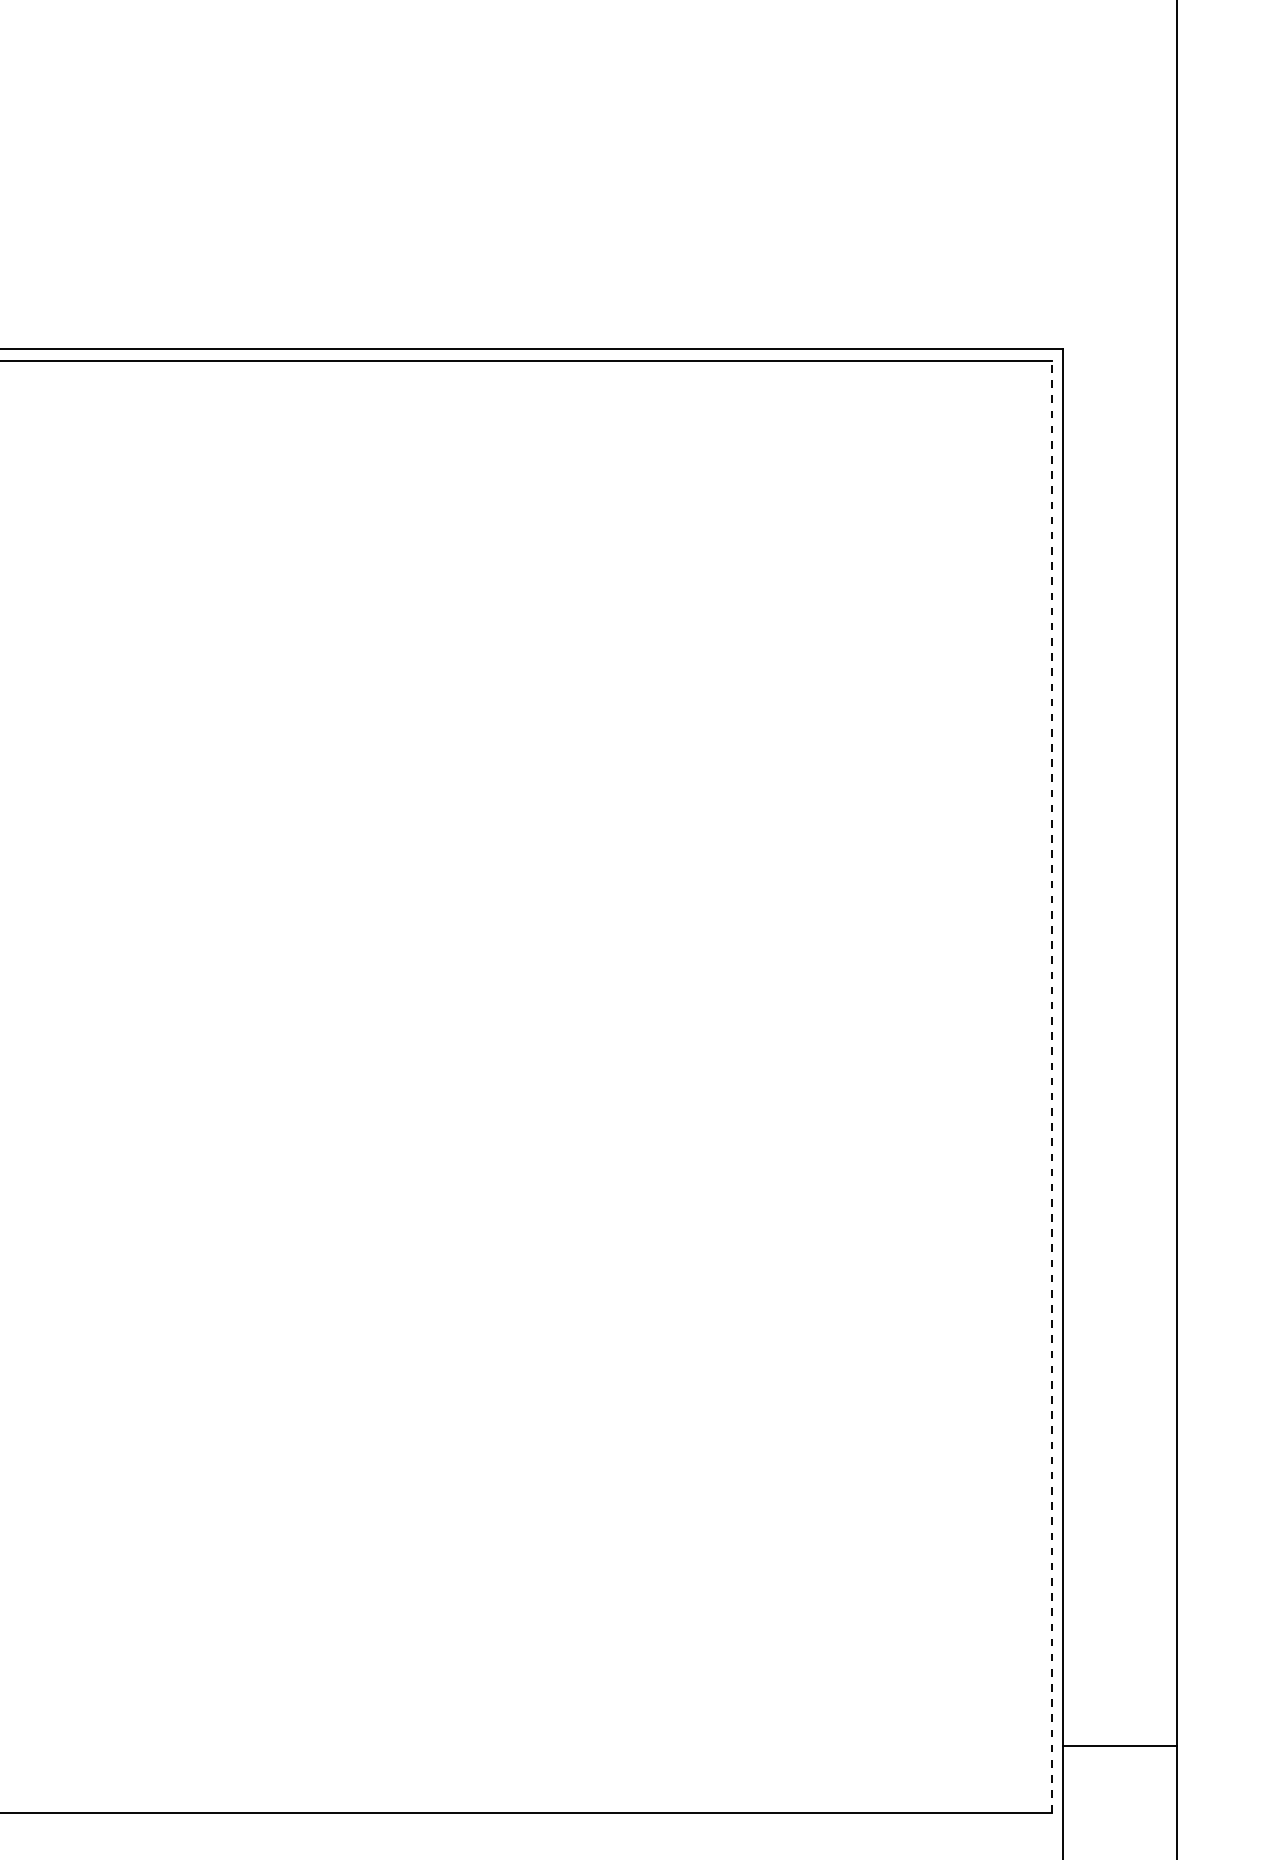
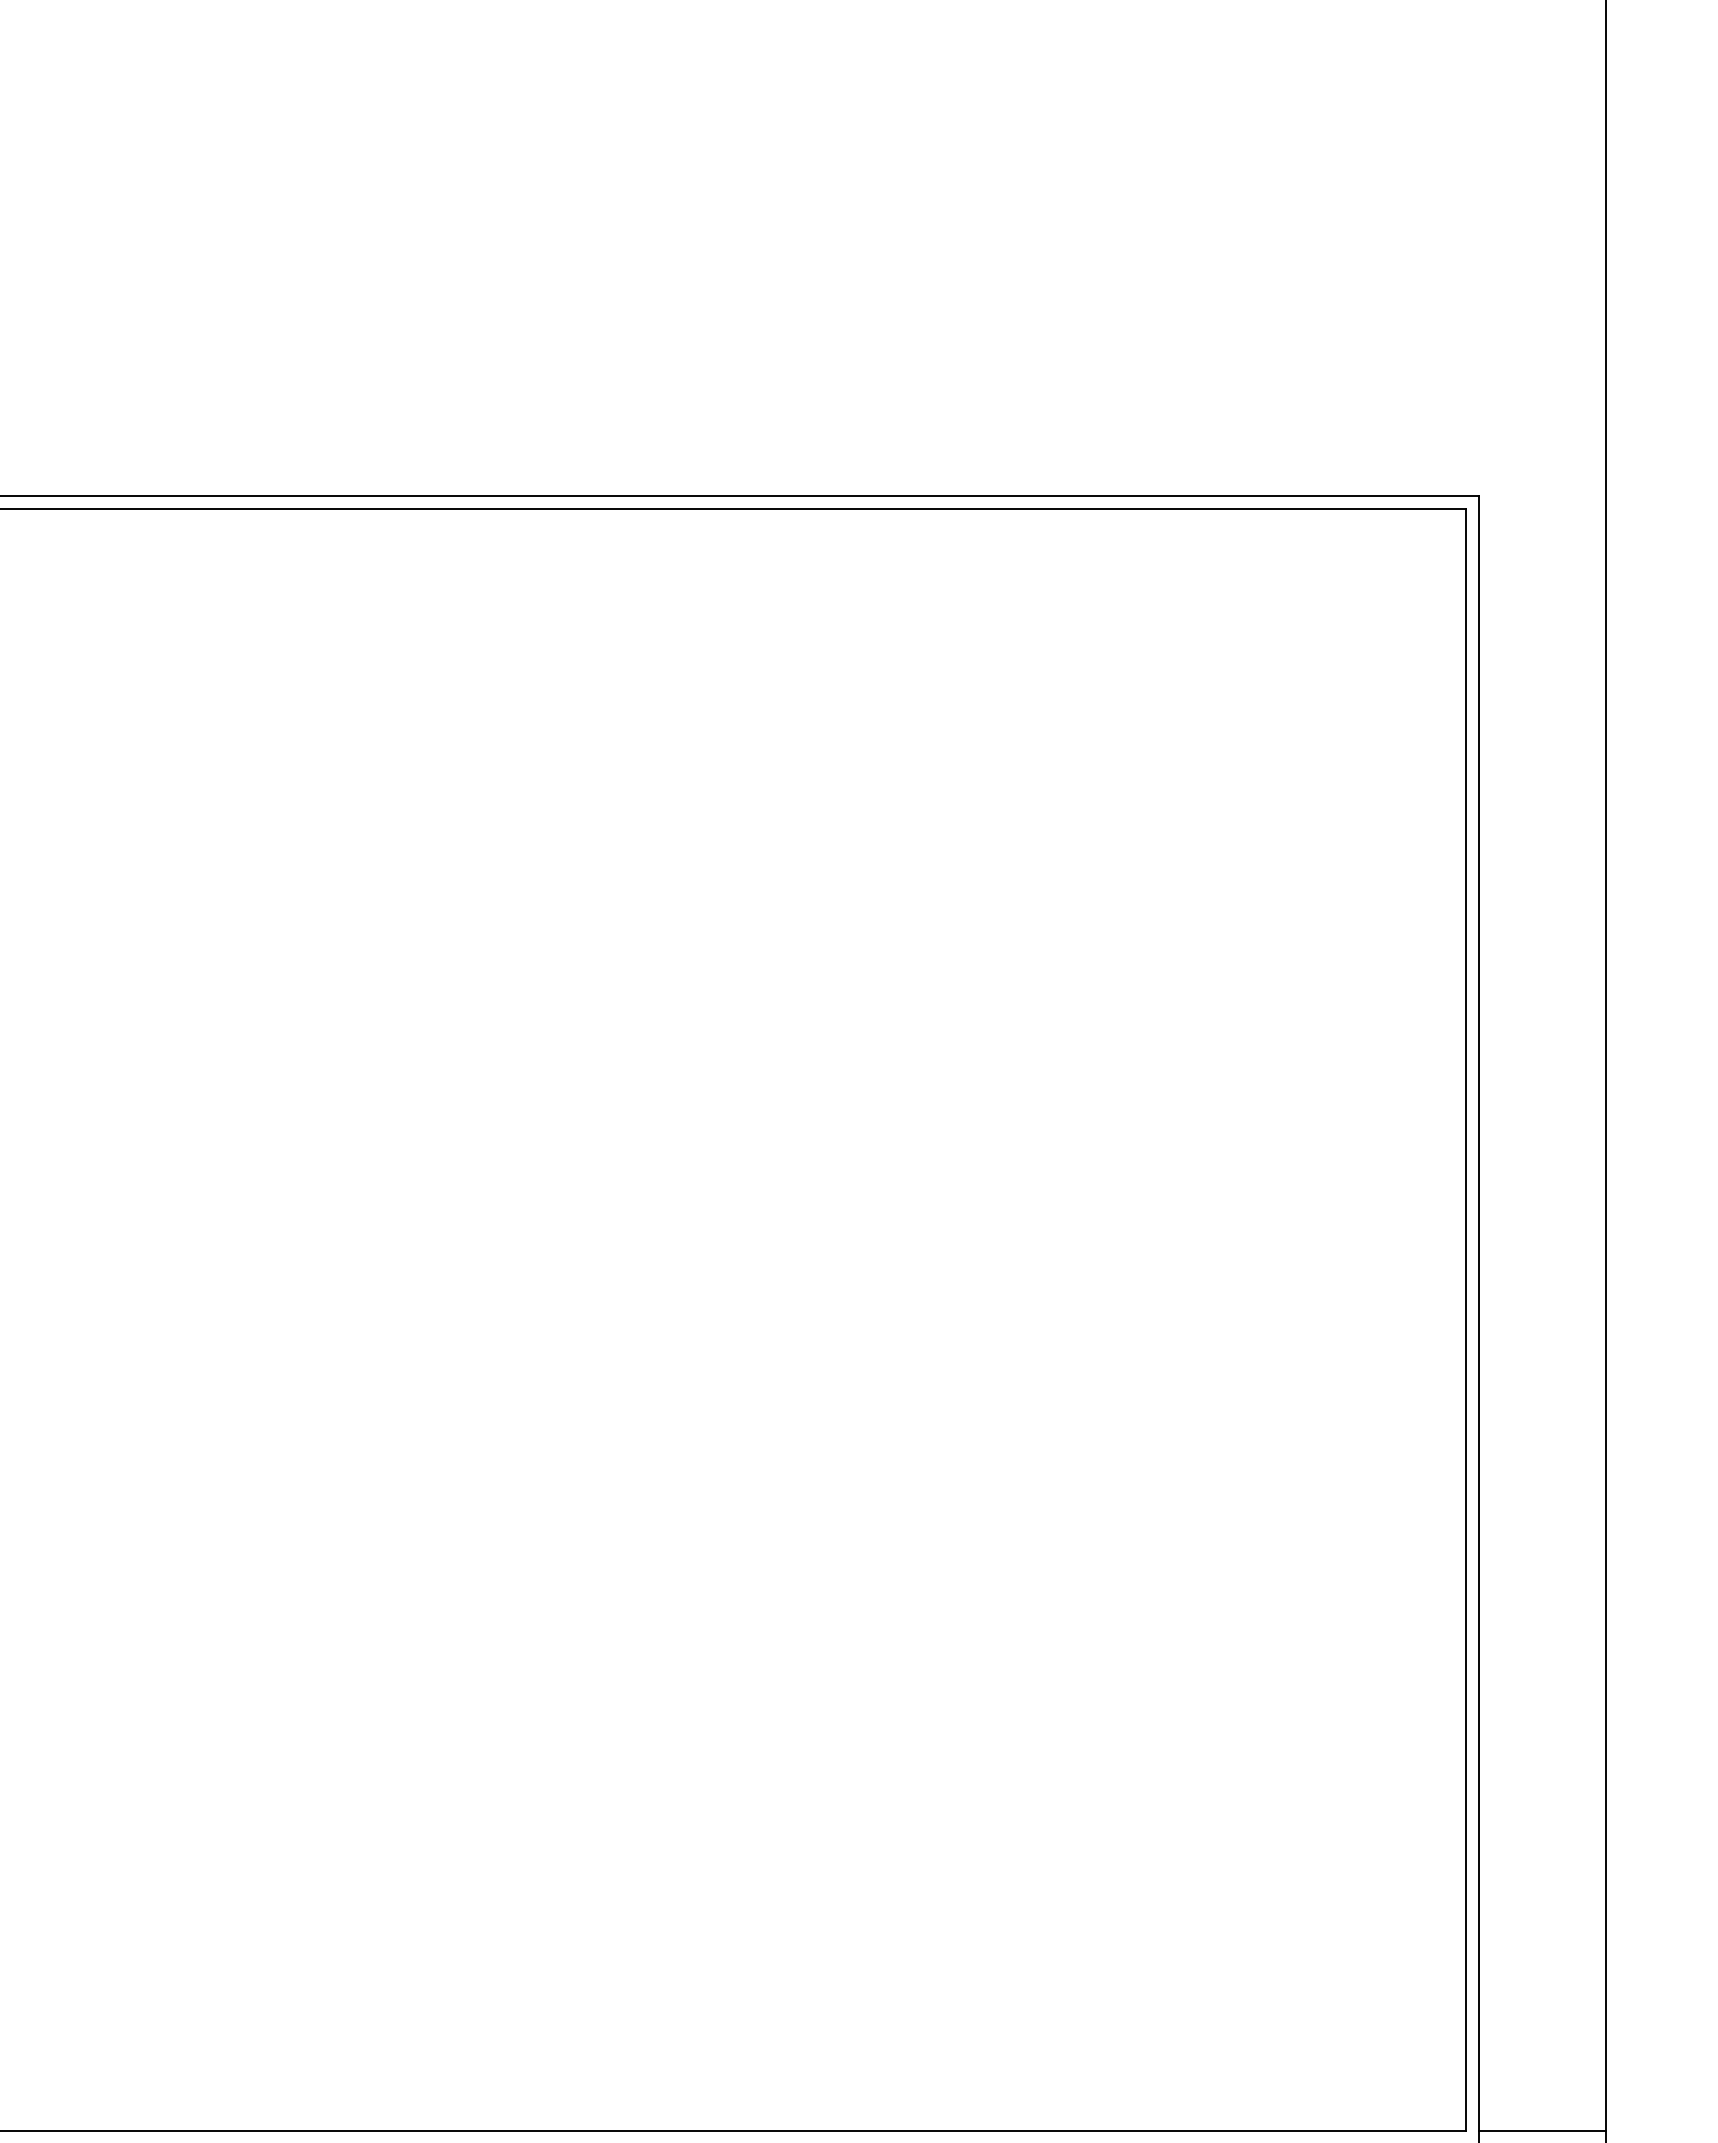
line: (1051, 1086) -> (1466, 1319), dashed -> solid
line: (1119, 1745) -> (1542, 2130), moved

